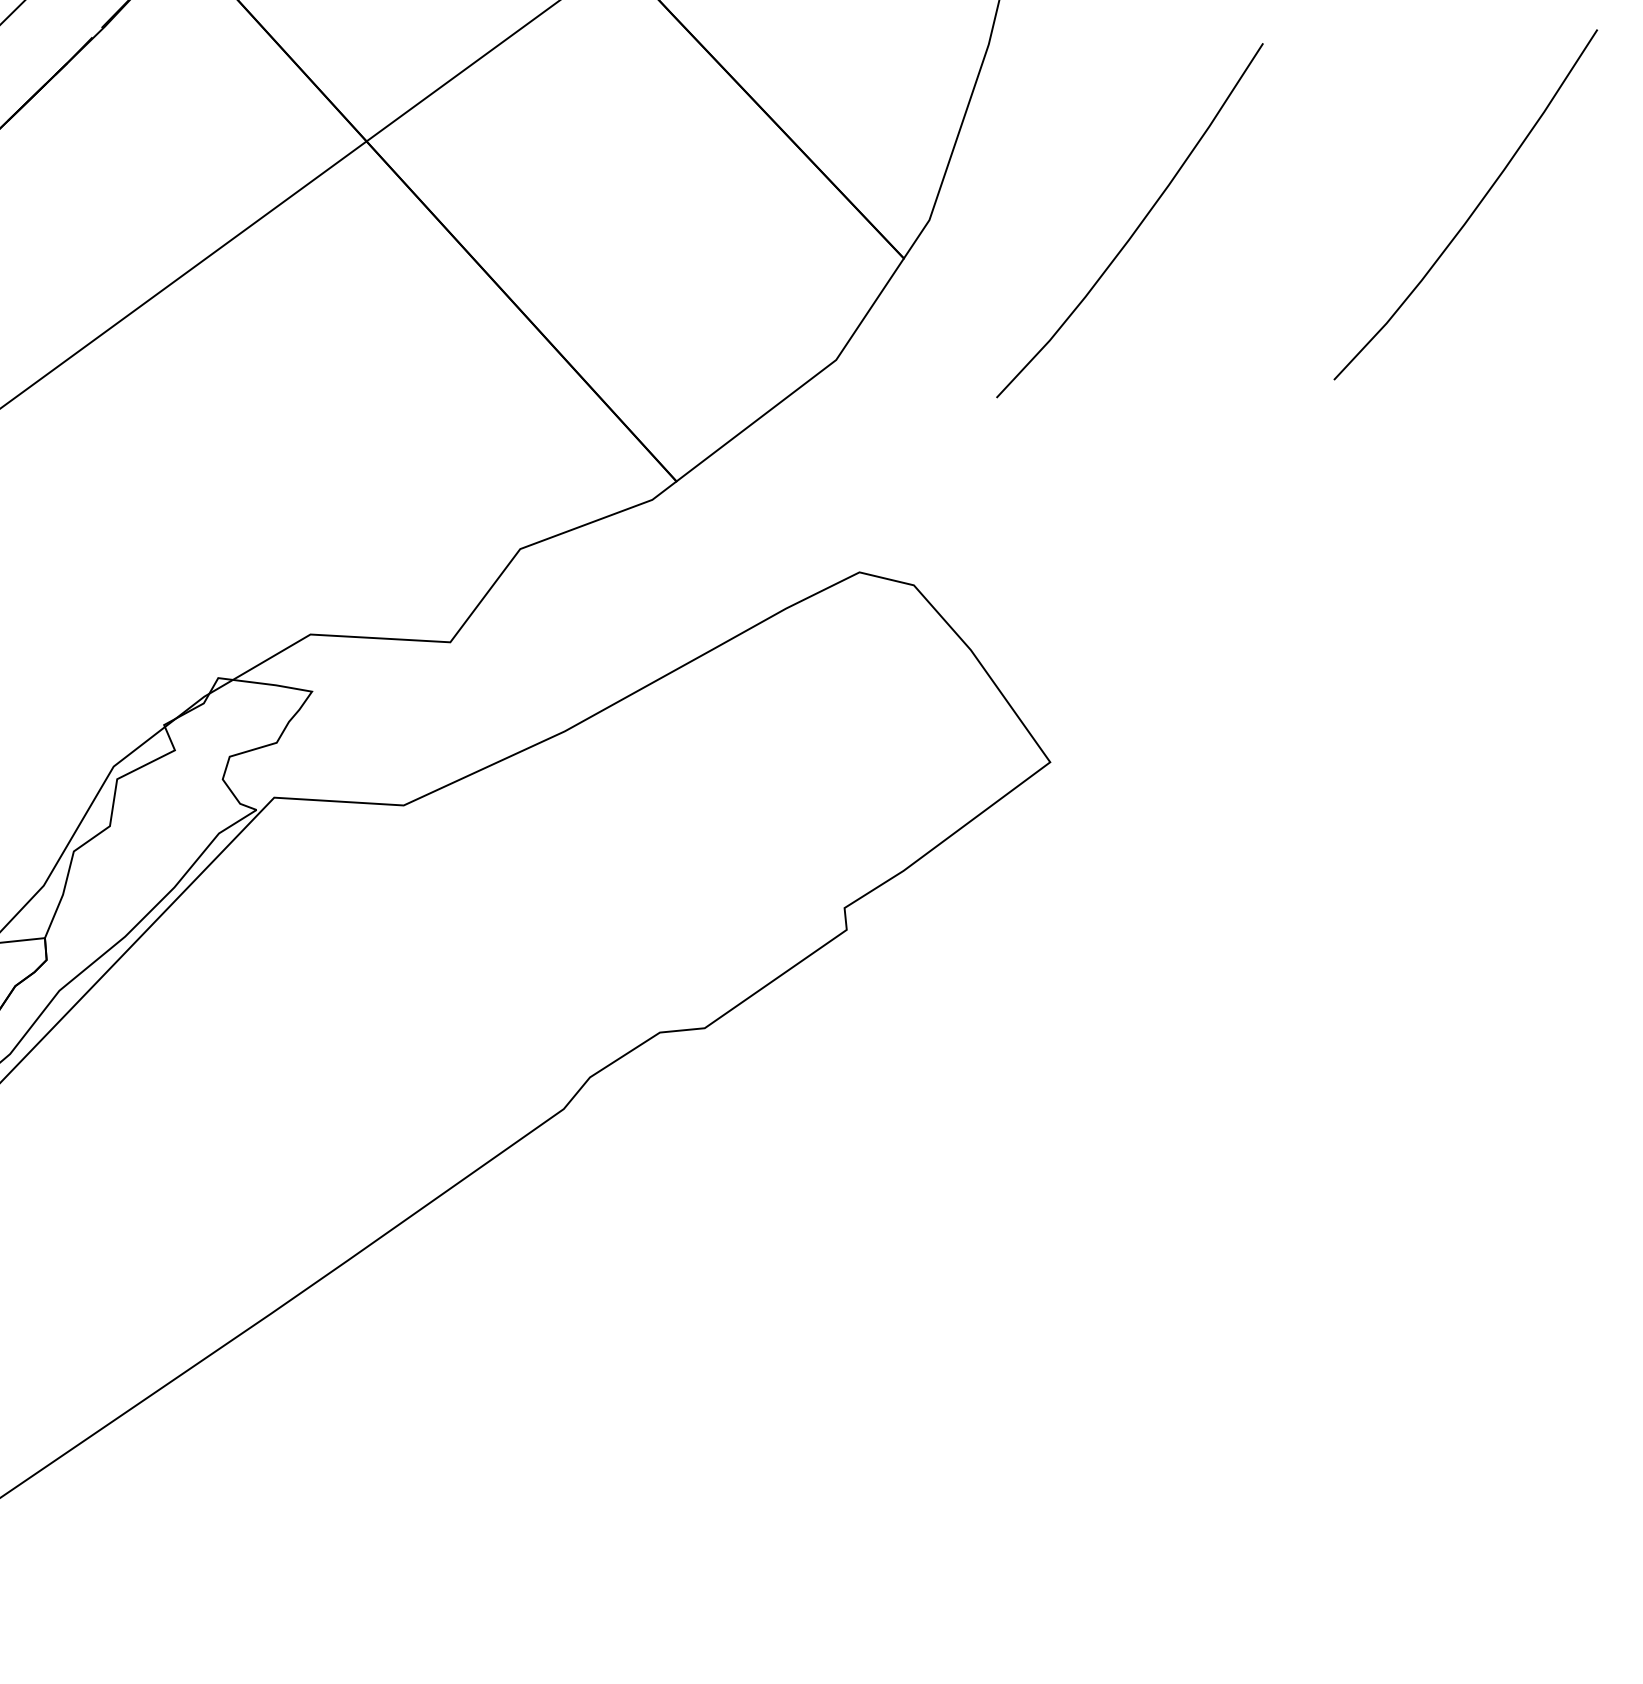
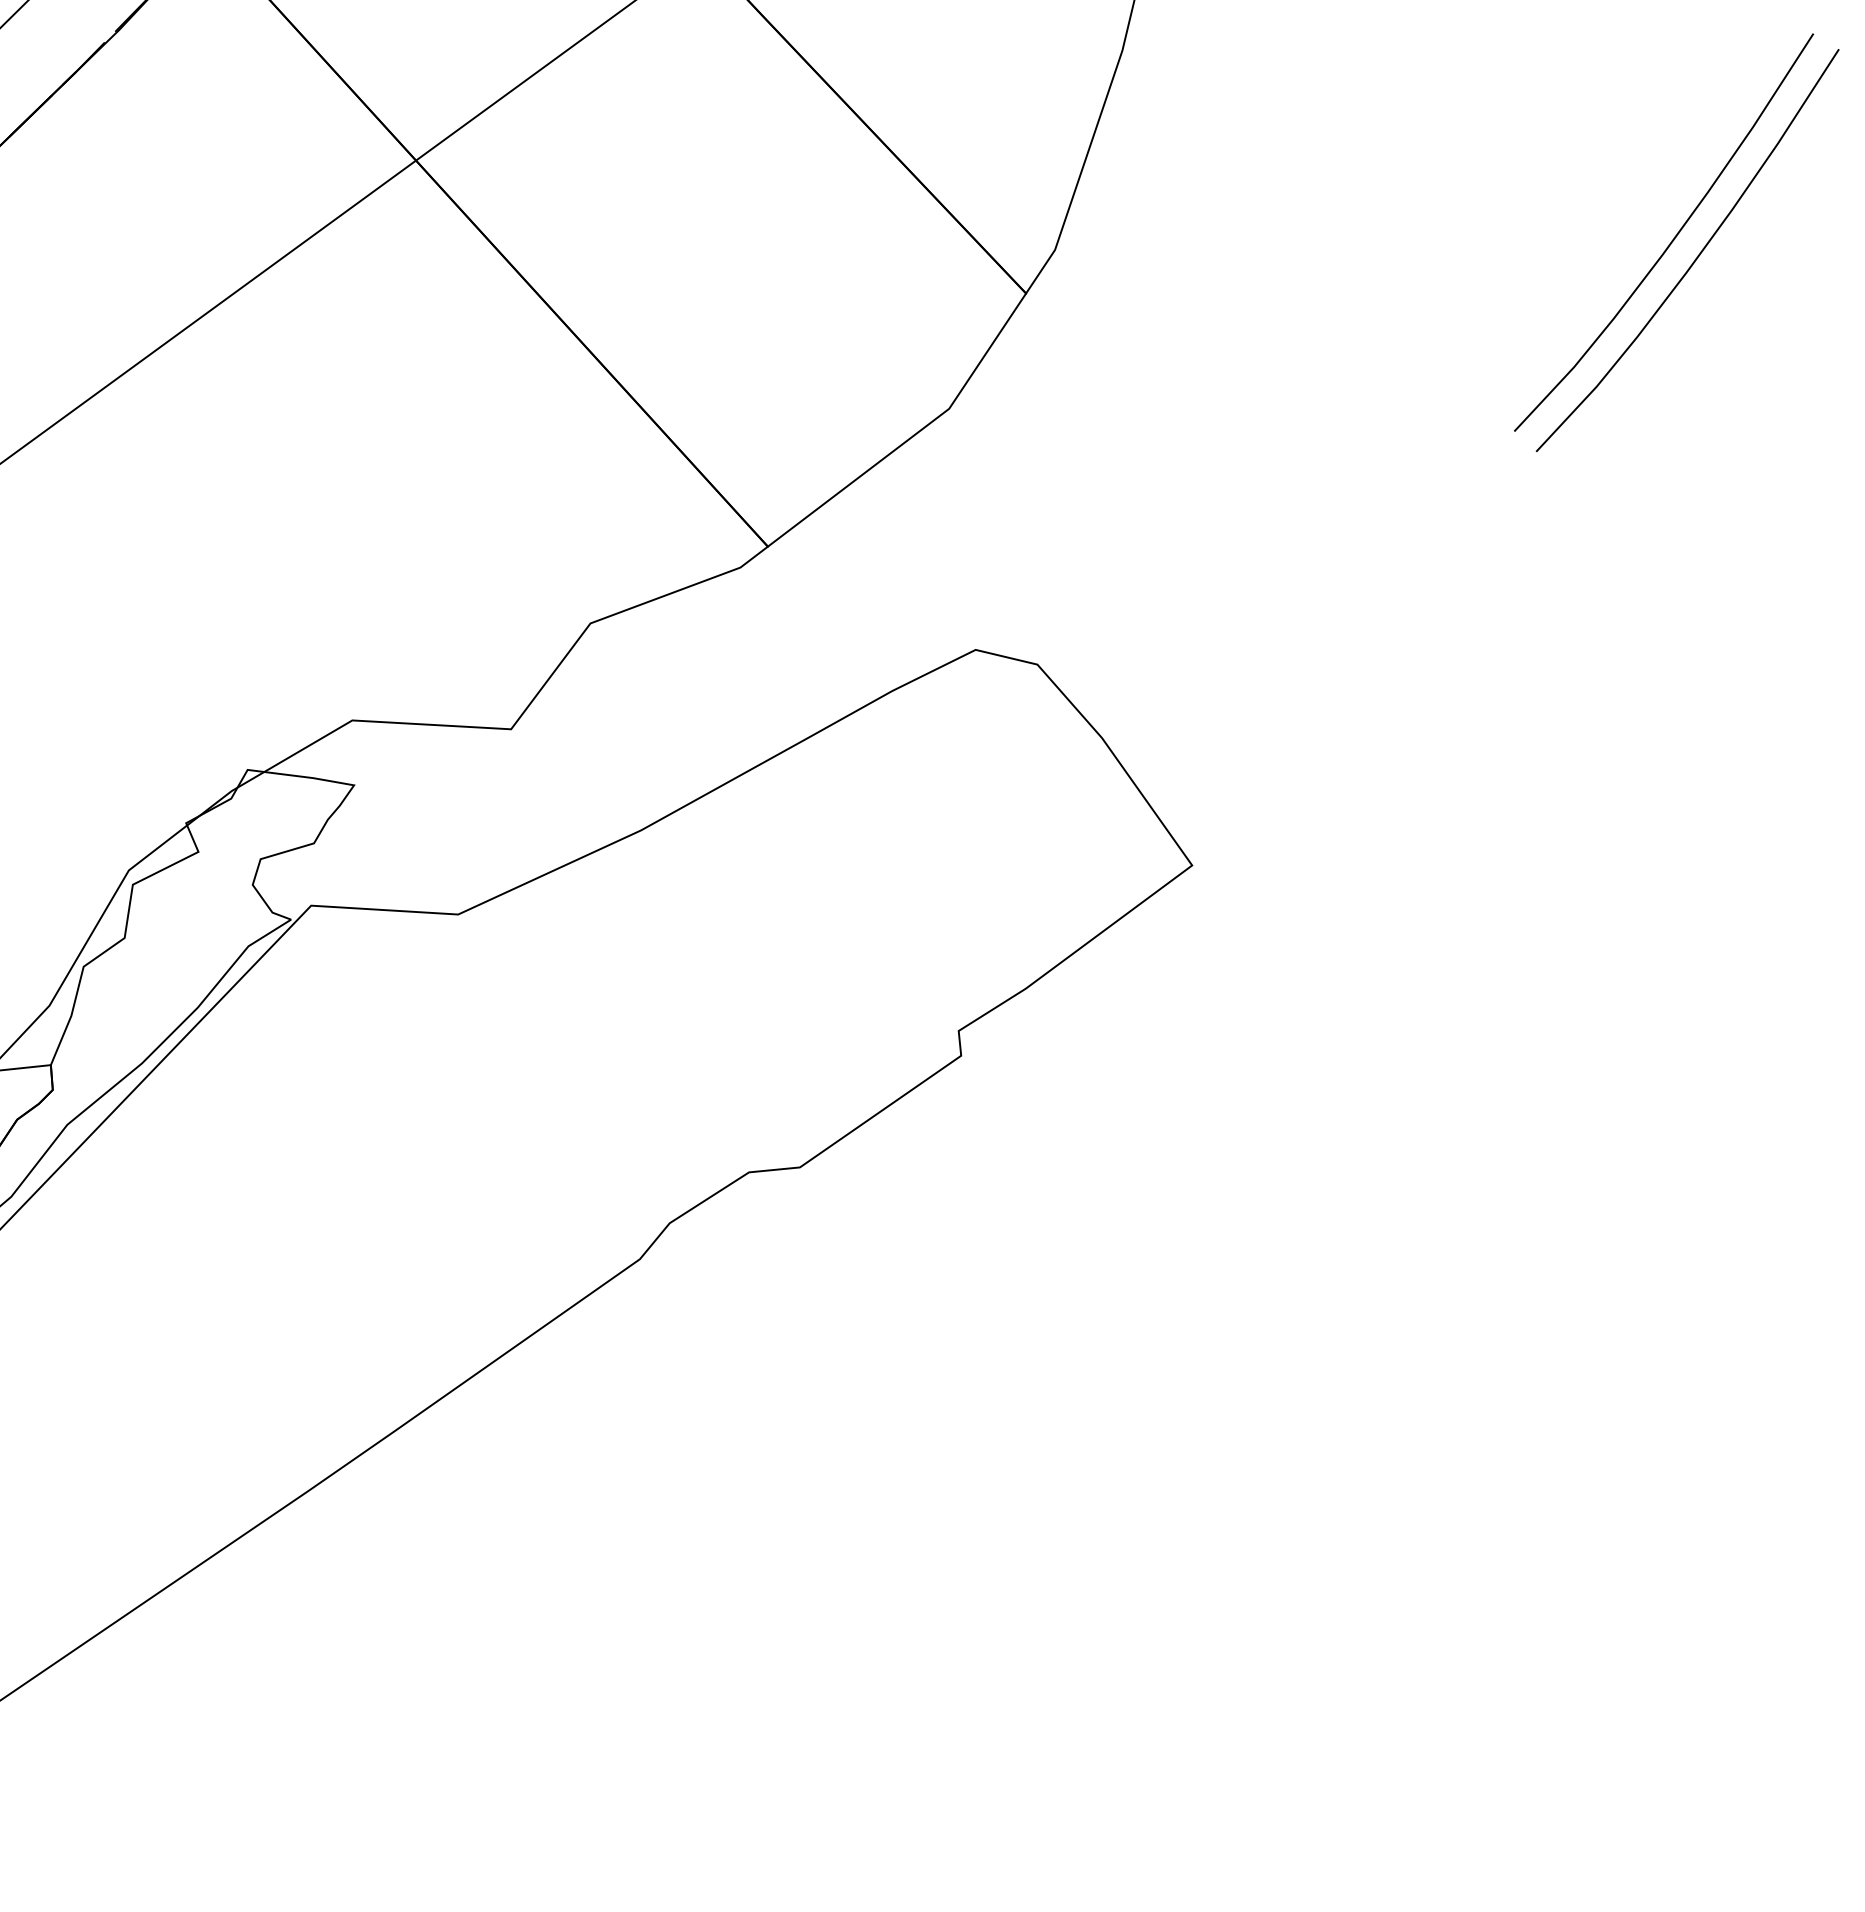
curve: (1138, 224) -> (1697, 255), moved

